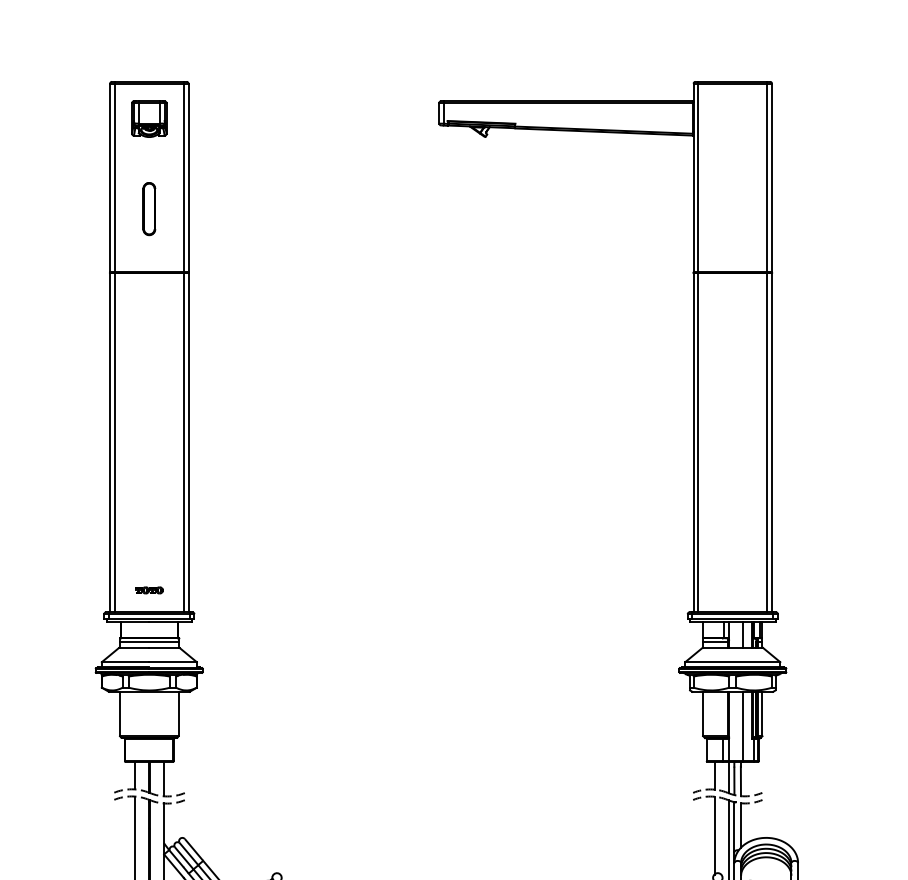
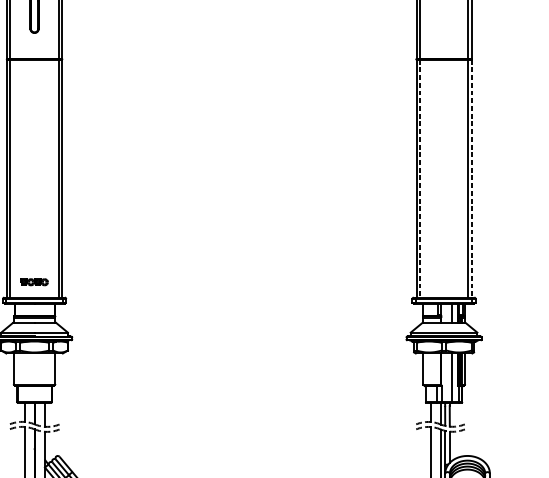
line: (698, 442) -> (419, 178), solid -> dashed
line: (771, 442) -> (471, 178), solid -> dashed
part: (149, 590) -> (34, 282), size x1.4

